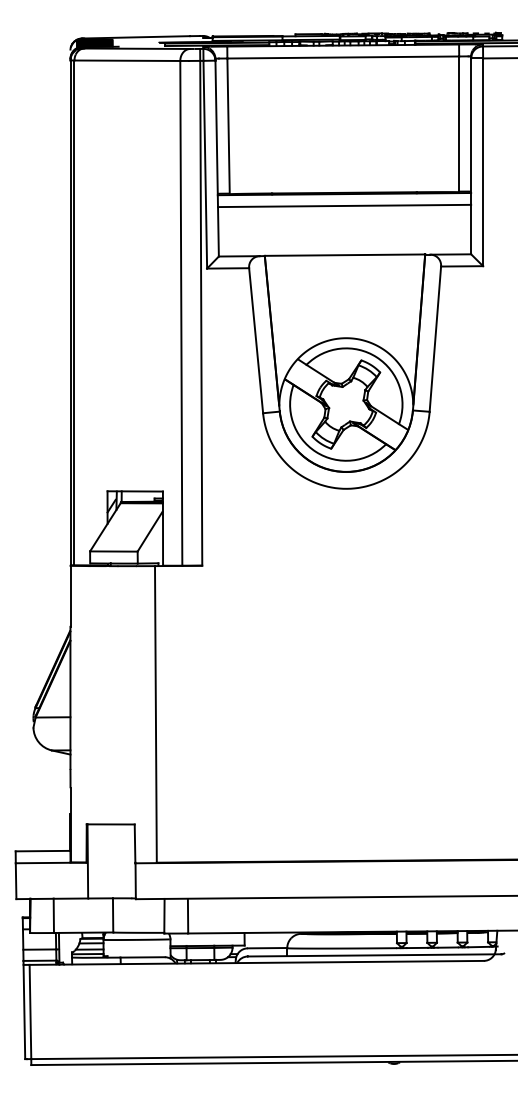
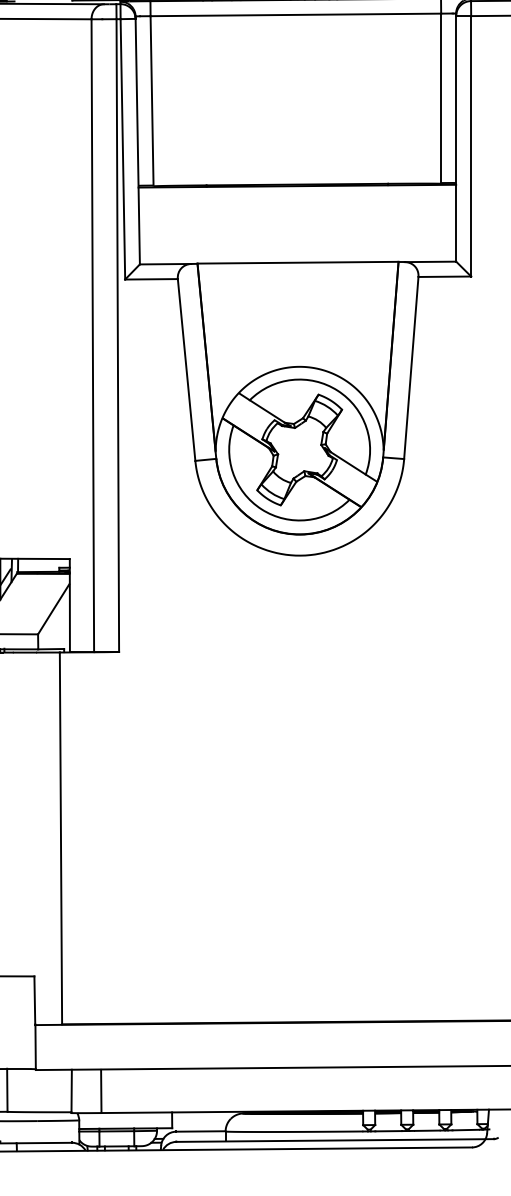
line: (344, 205) -> (297, 200), removed

